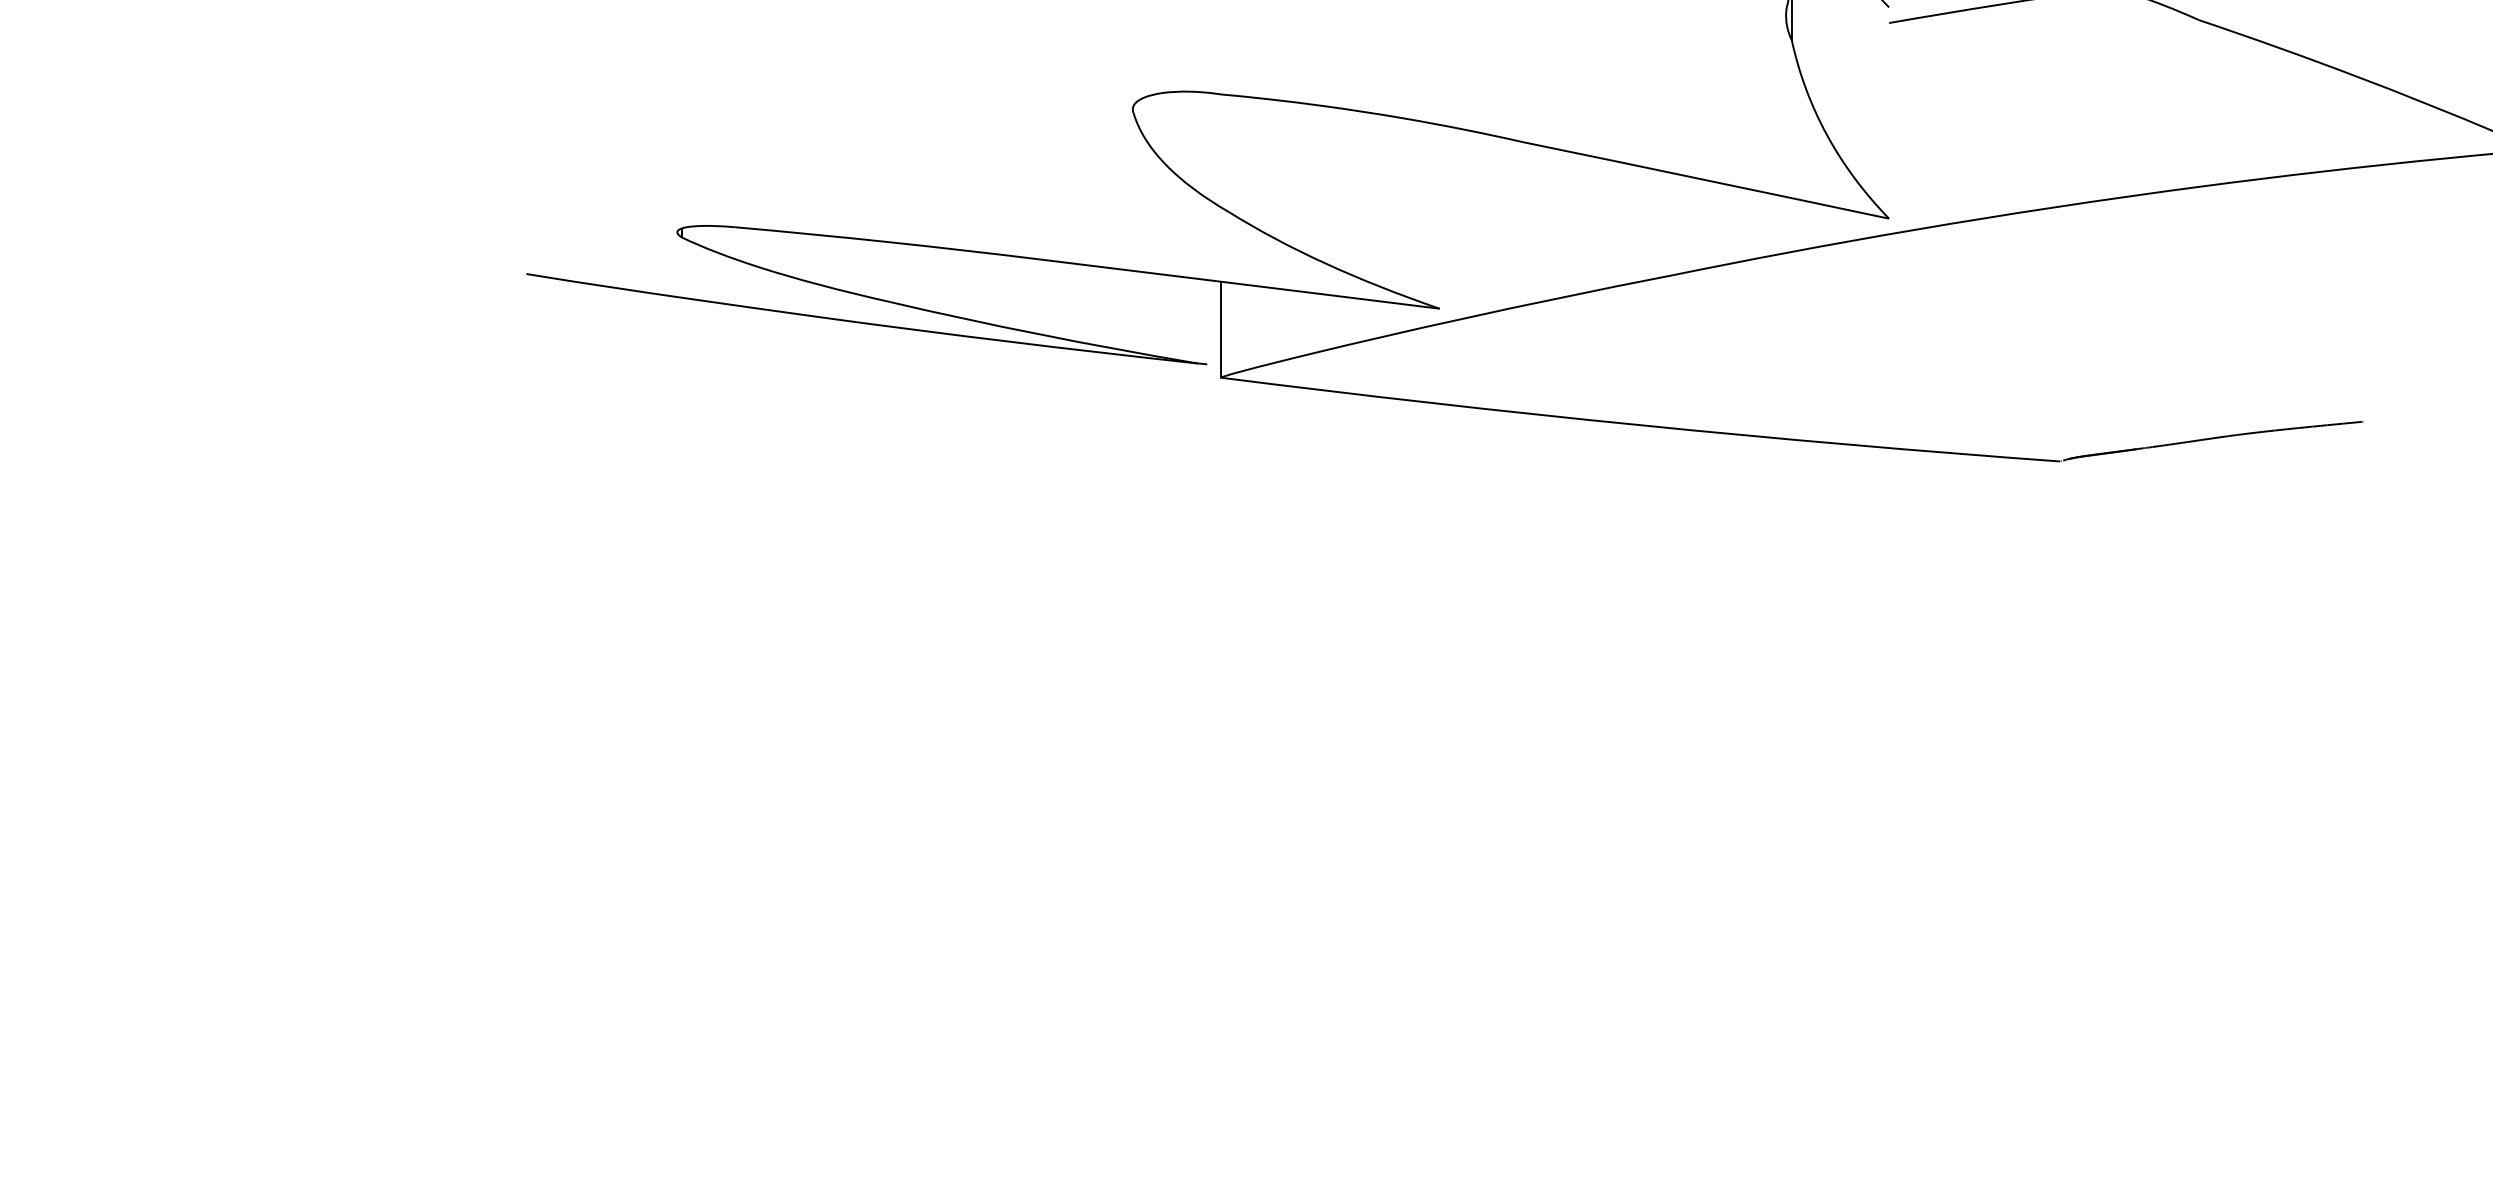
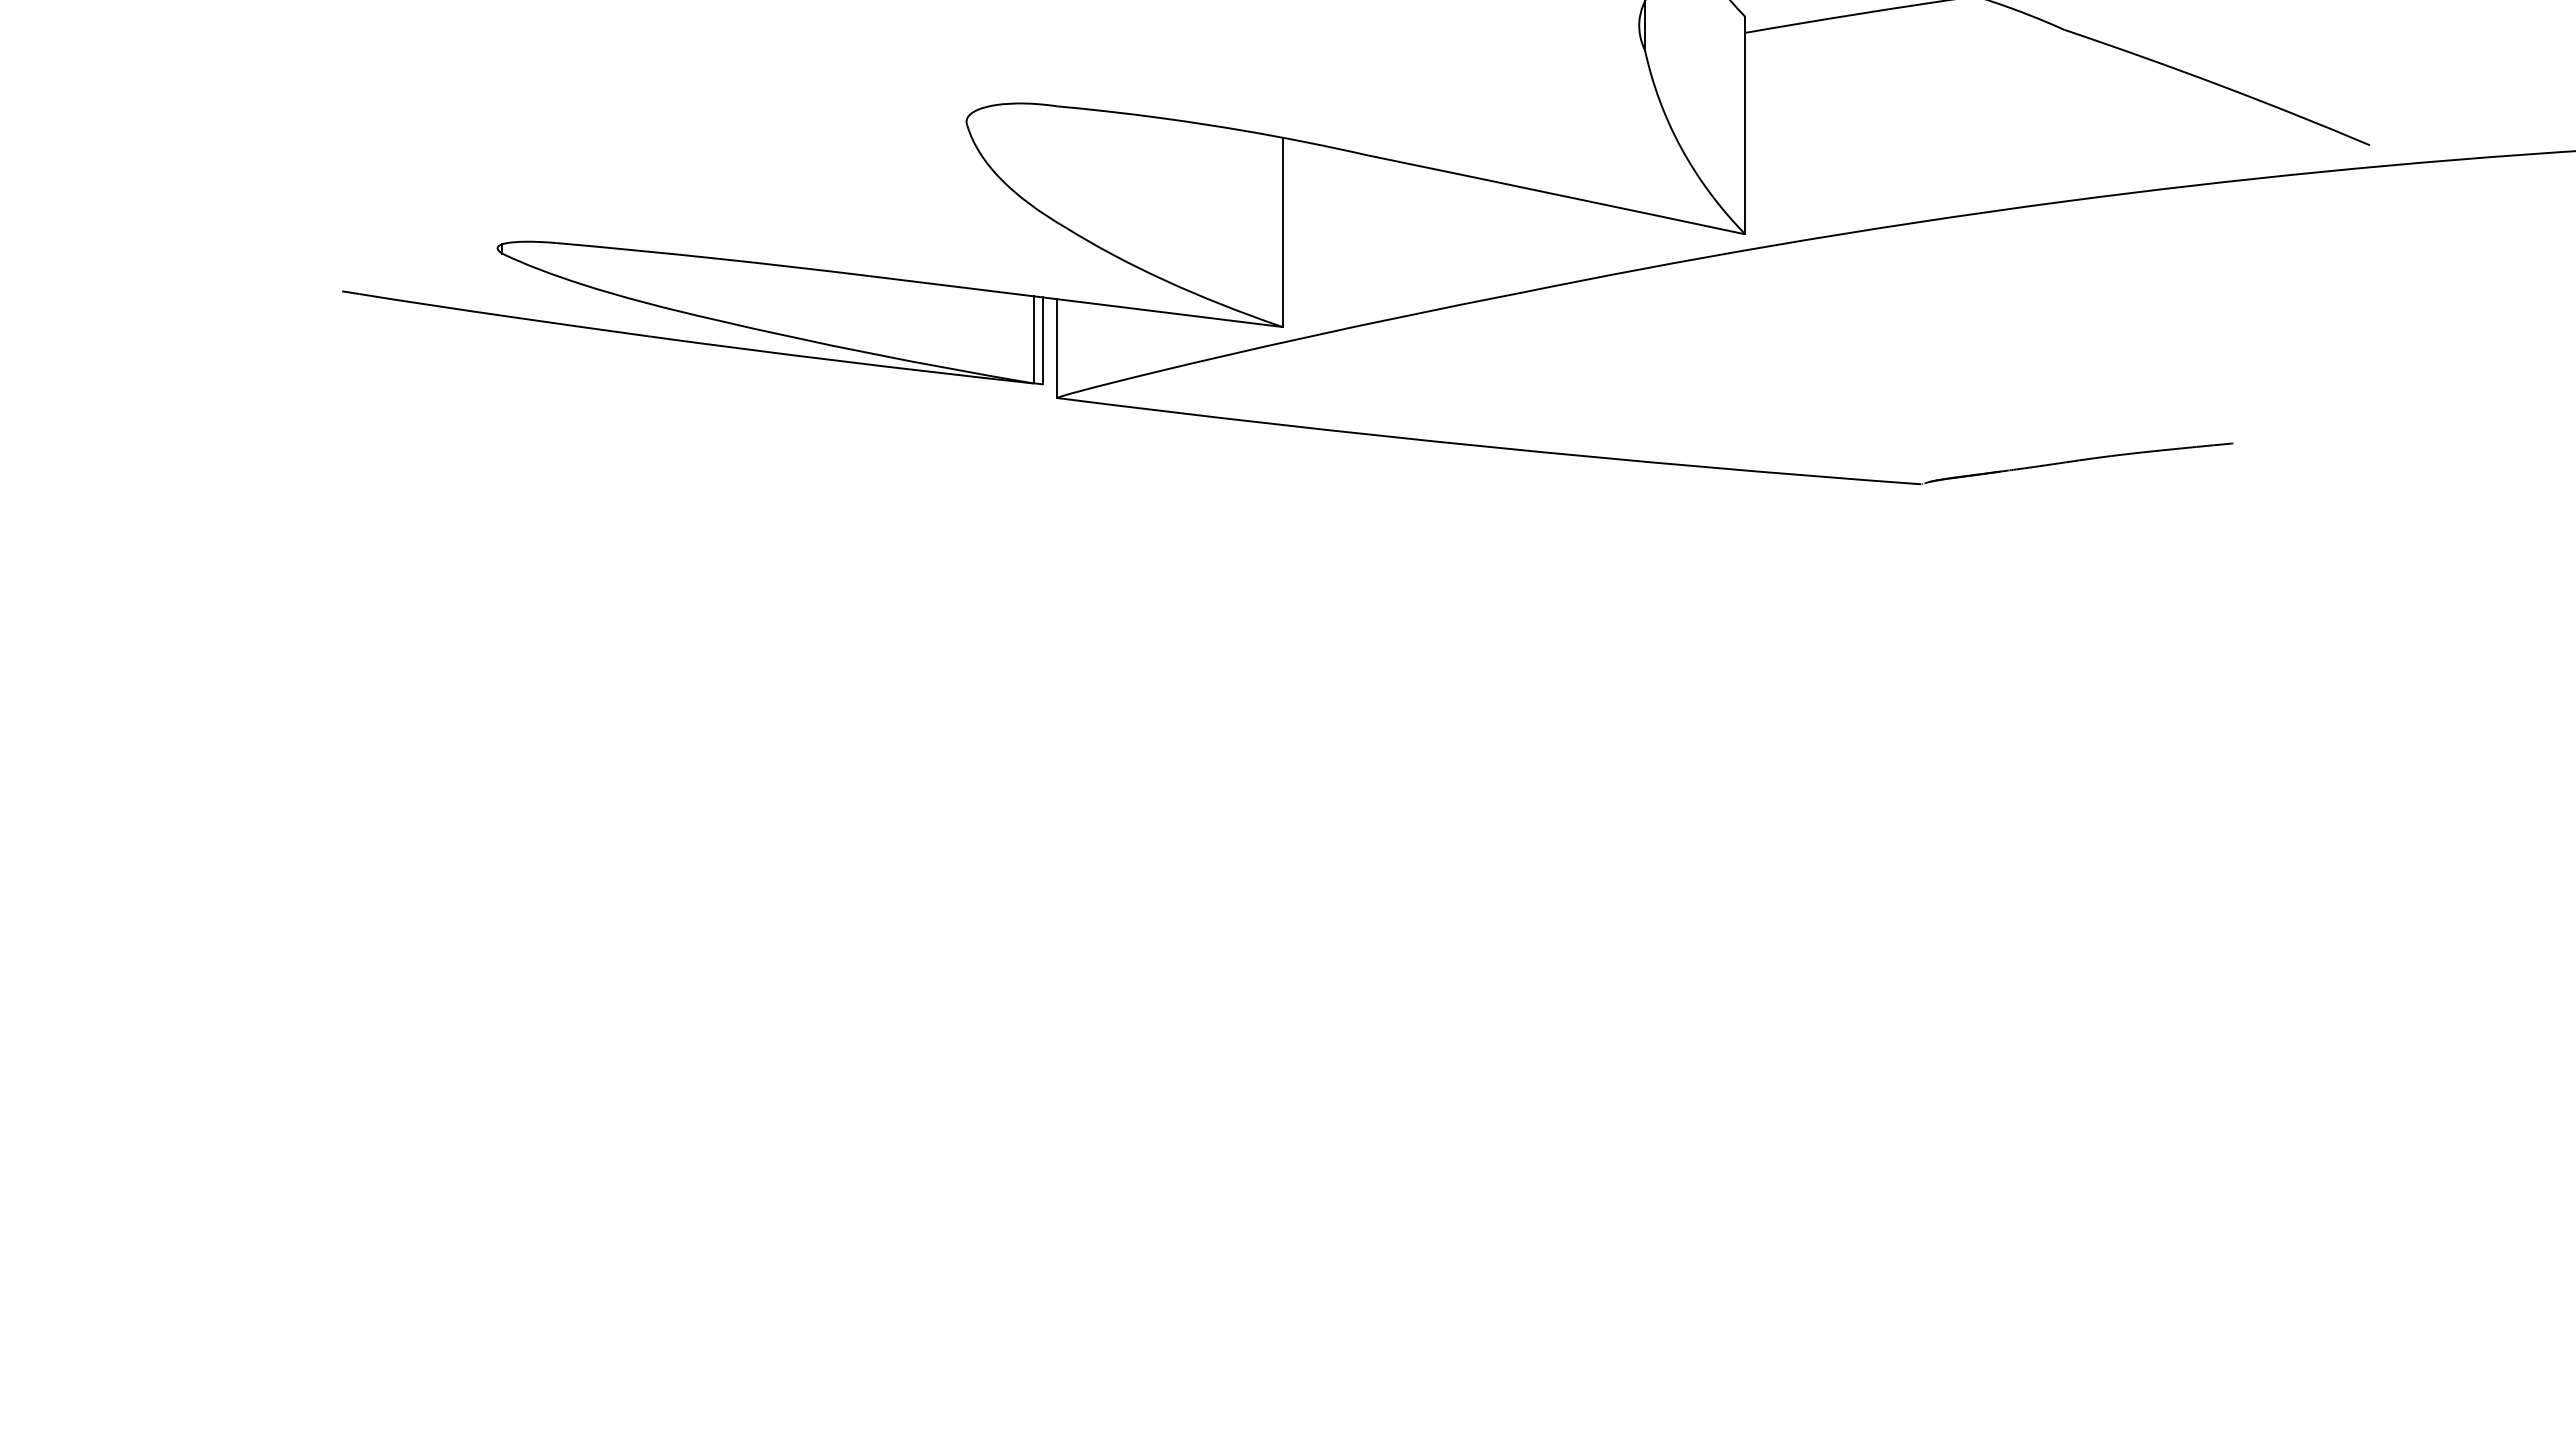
line: (1889, 113) -> (1745, 125), added
line: (1439, 216) -> (1282, 232), added
line: (1197, 320) -> (1033, 339), added
line: (1207, 321) -> (1043, 340), added

